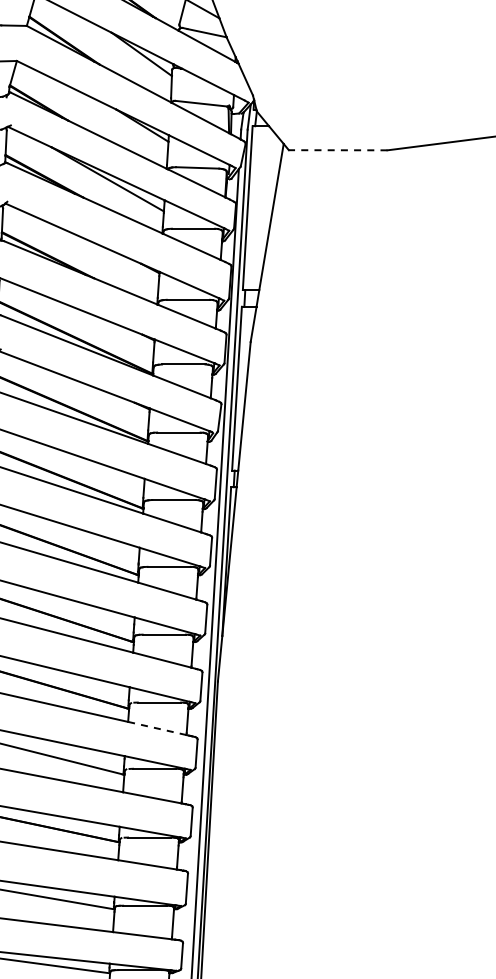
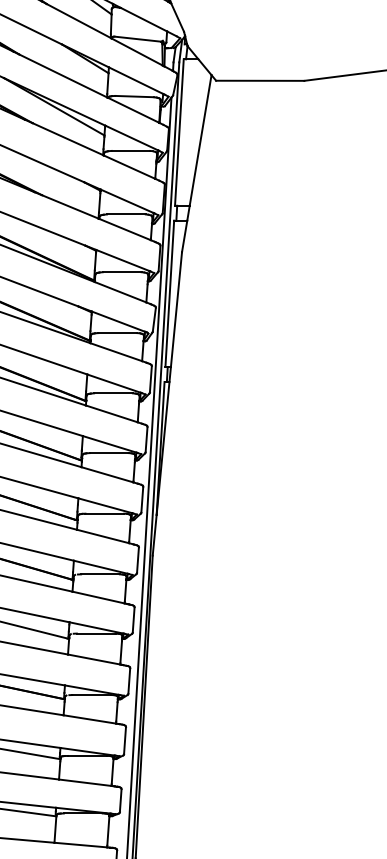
line: (337, 150) -> (259, 81), dashed -> solid
line: (157, 728) -> (98, 597), dashed -> solid

